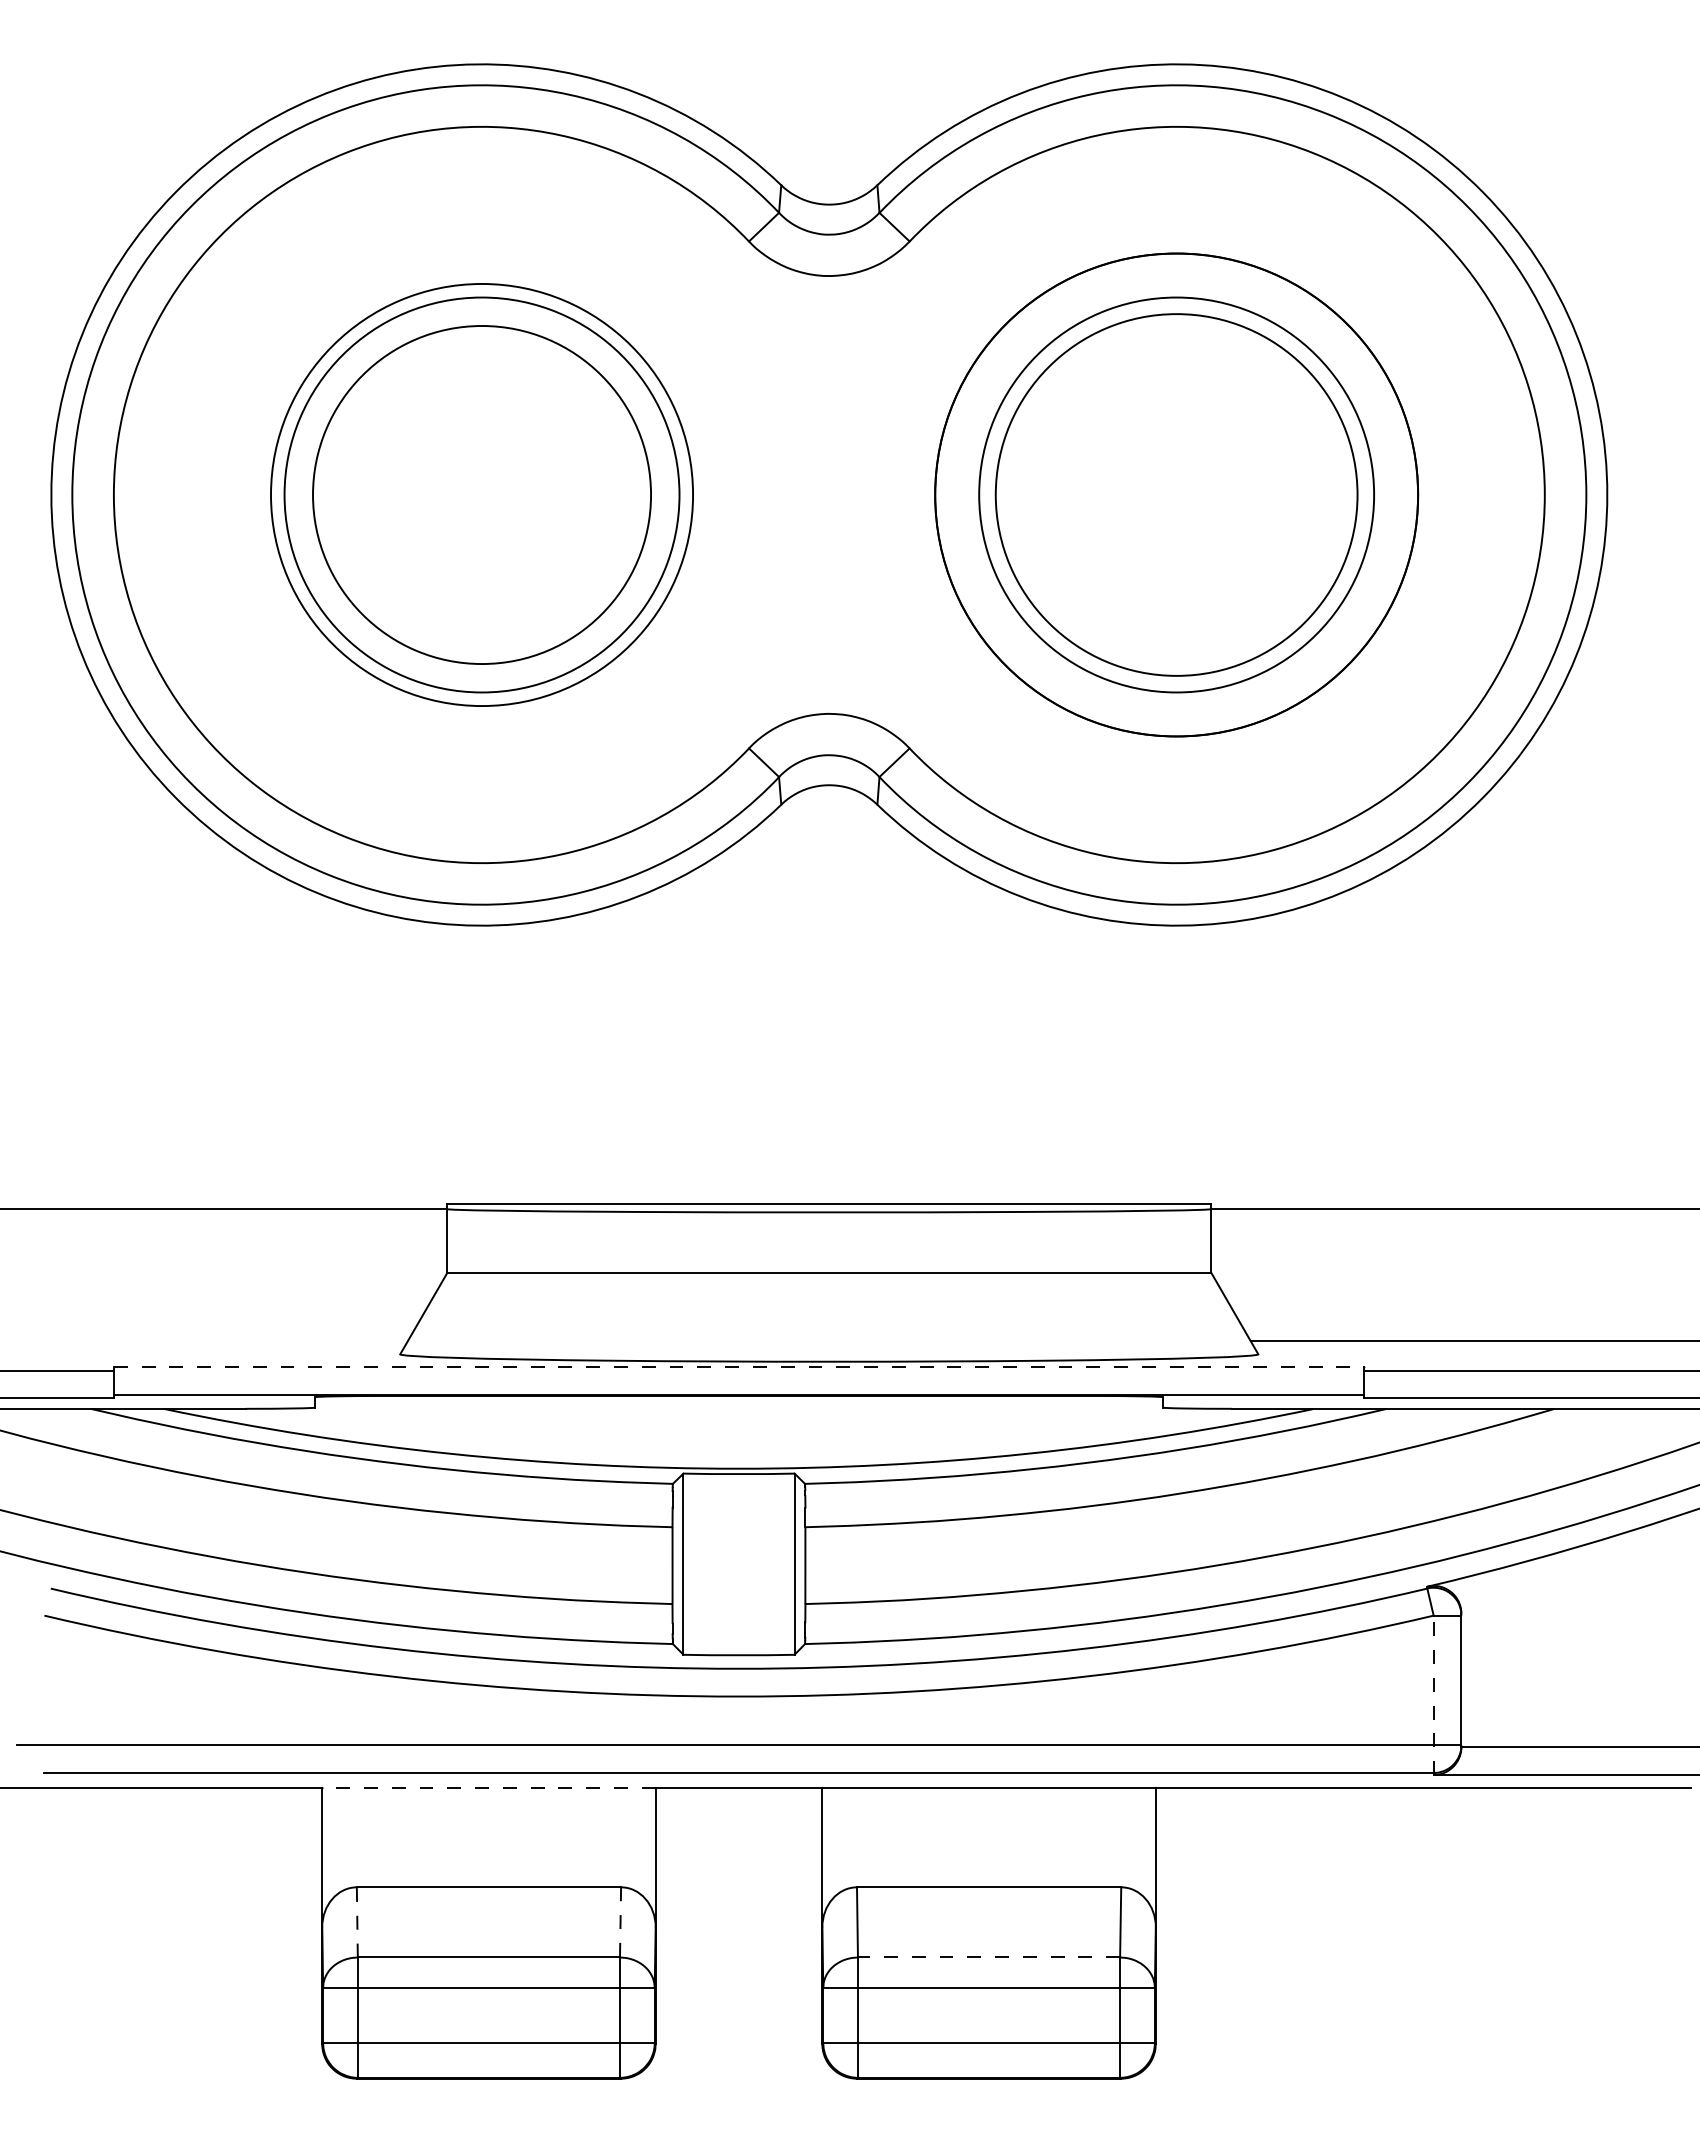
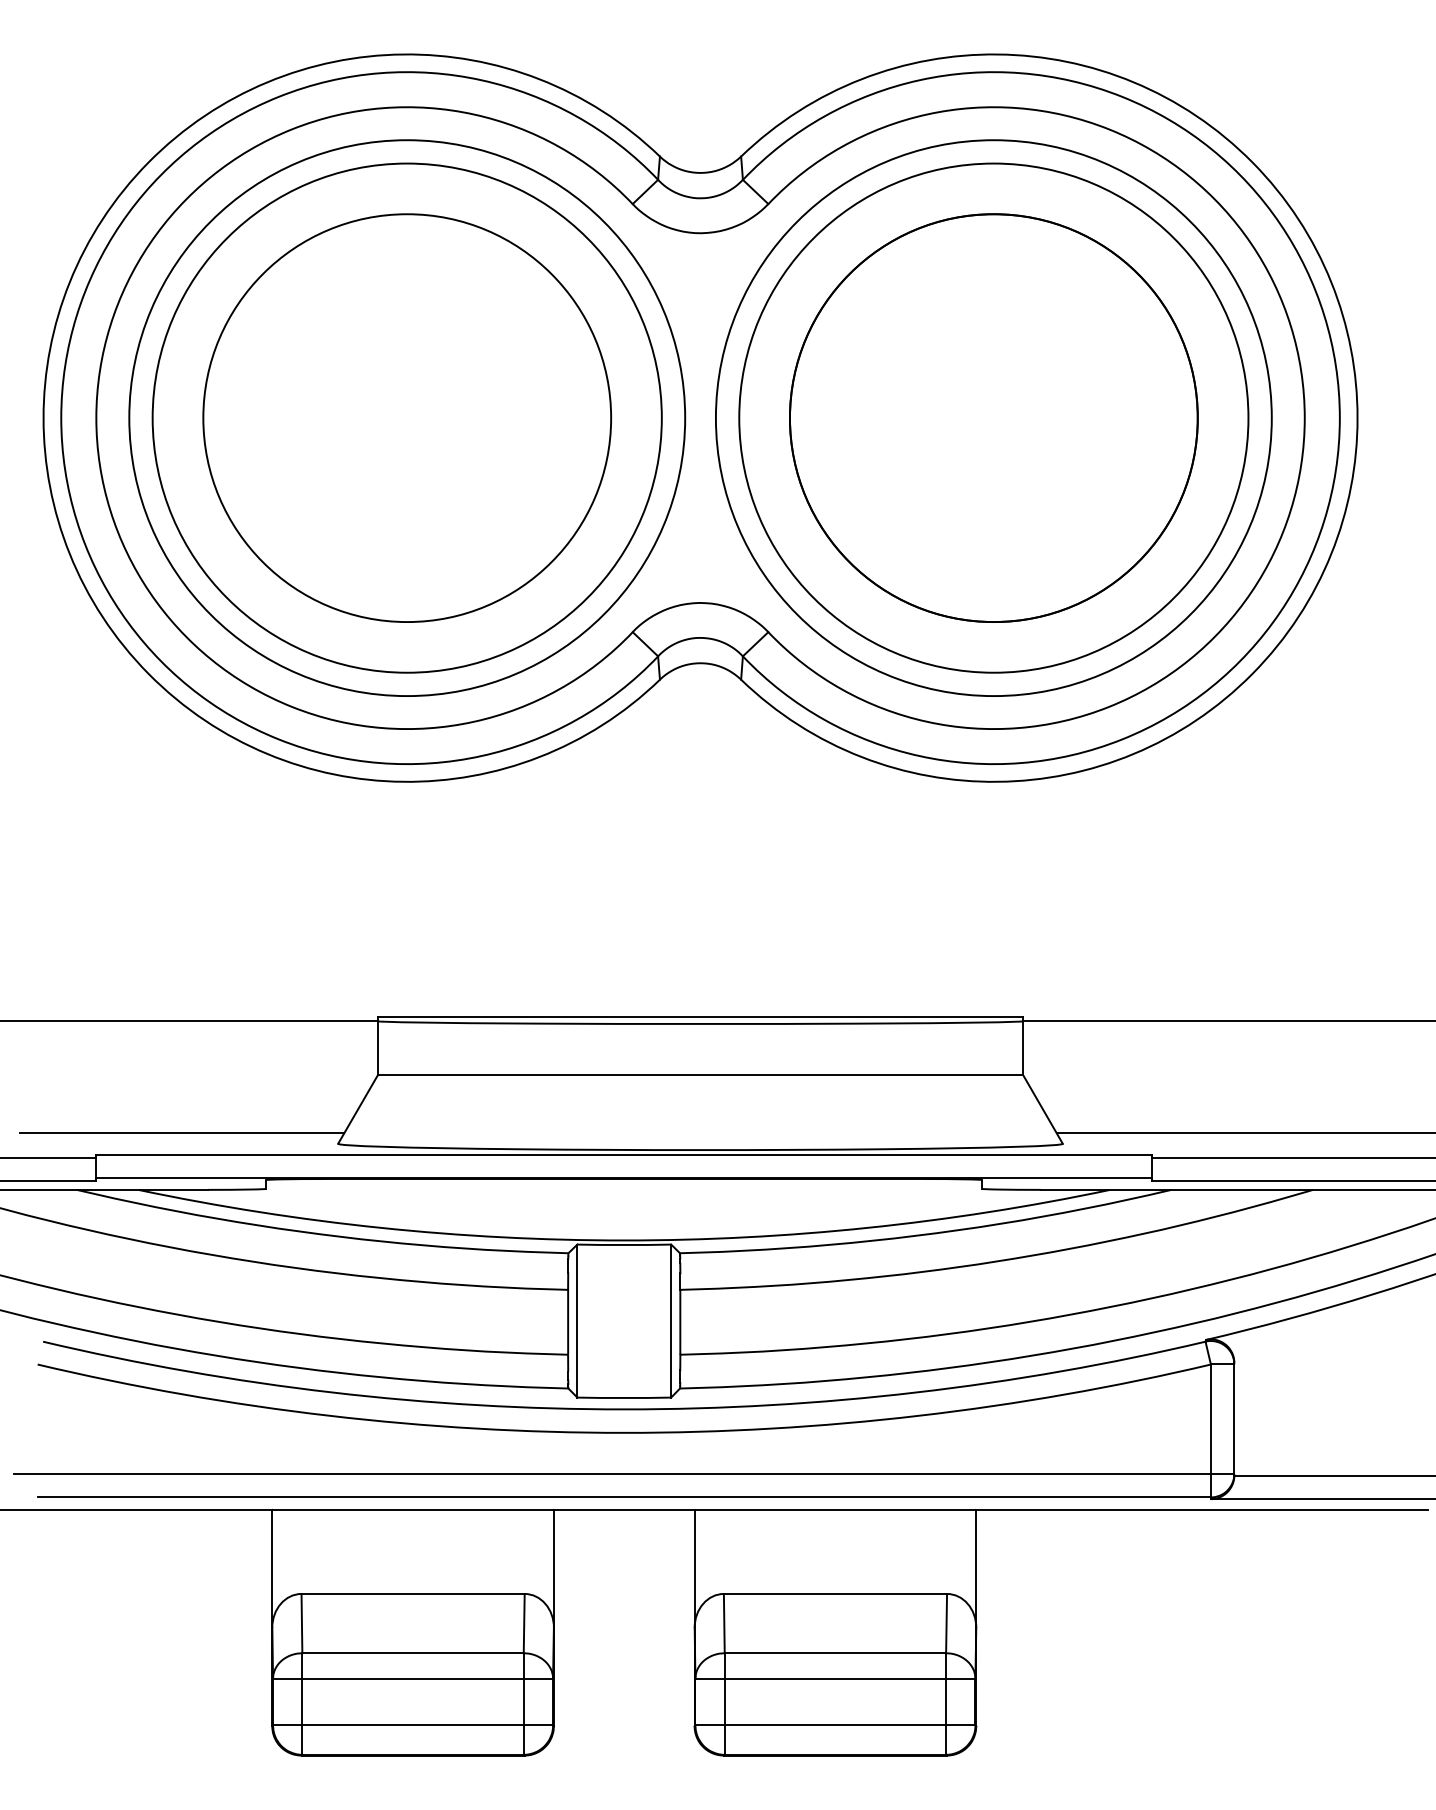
circle: (481, 494) -> (406, 417), size x1.43
circle: (481, 494) -> (406, 417), size x1.43
circle: (481, 494) -> (406, 417), size x1.67
circle: (1176, 494) -> (993, 417), size x1.67
circle: (1176, 494) -> (993, 417), size x1.67
line: (215, 1341) -> (182, 1133), added
line: (739, 1367) -> (624, 1154), dashed -> solid
line: (1433, 1695) -> (1210, 1431), dashed -> solid
line: (488, 1788) -> (412, 1510), dashed -> solid
line: (357, 1921) -> (302, 1622), dashed -> solid
line: (620, 1922) -> (524, 1623), dashed -> solid
line: (988, 1957) -> (834, 1653), dashed -> solid

